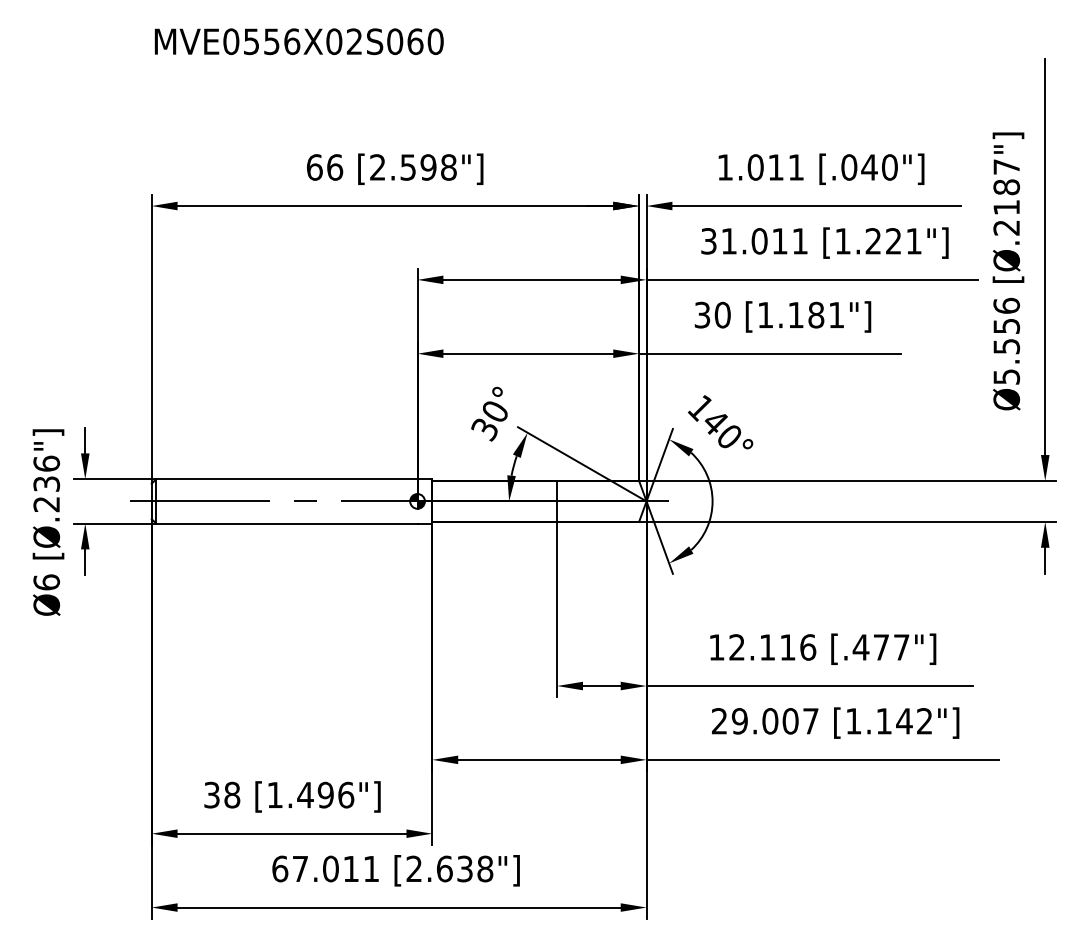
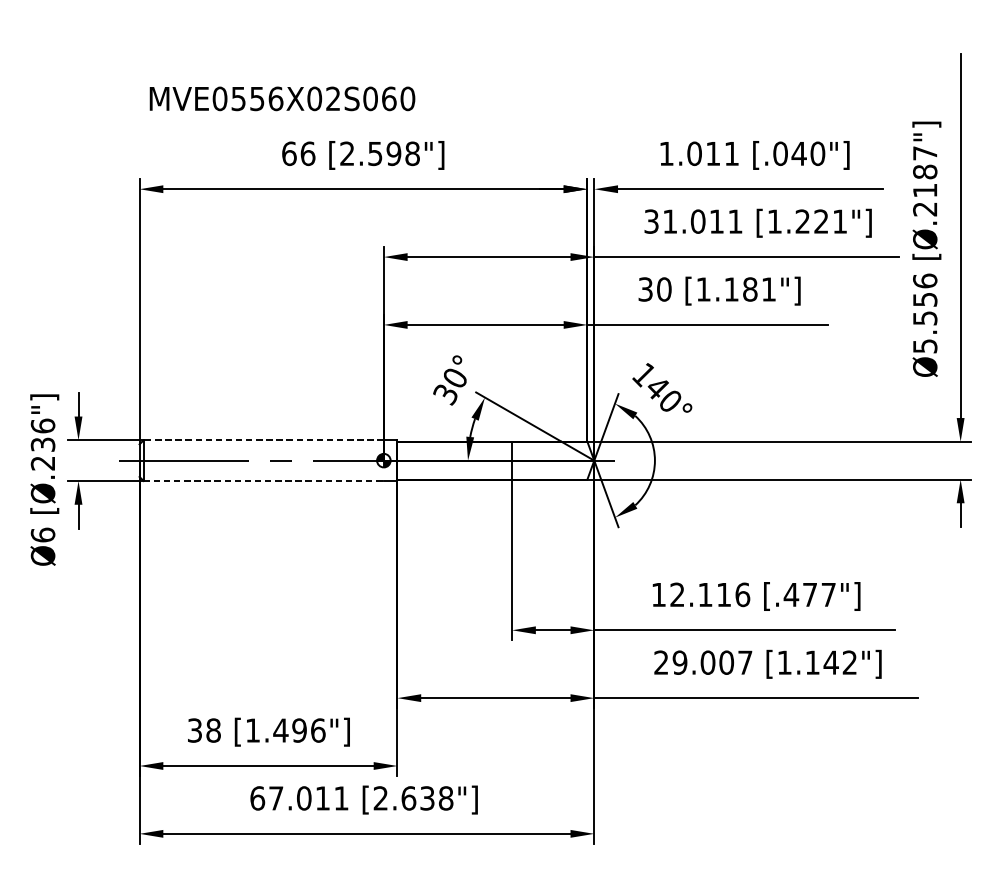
text: (298, 41) -> (281, 98), moved
line: (286, 479) -> (263, 440), solid -> dashed
line: (286, 523) -> (263, 480), solid -> dashed

